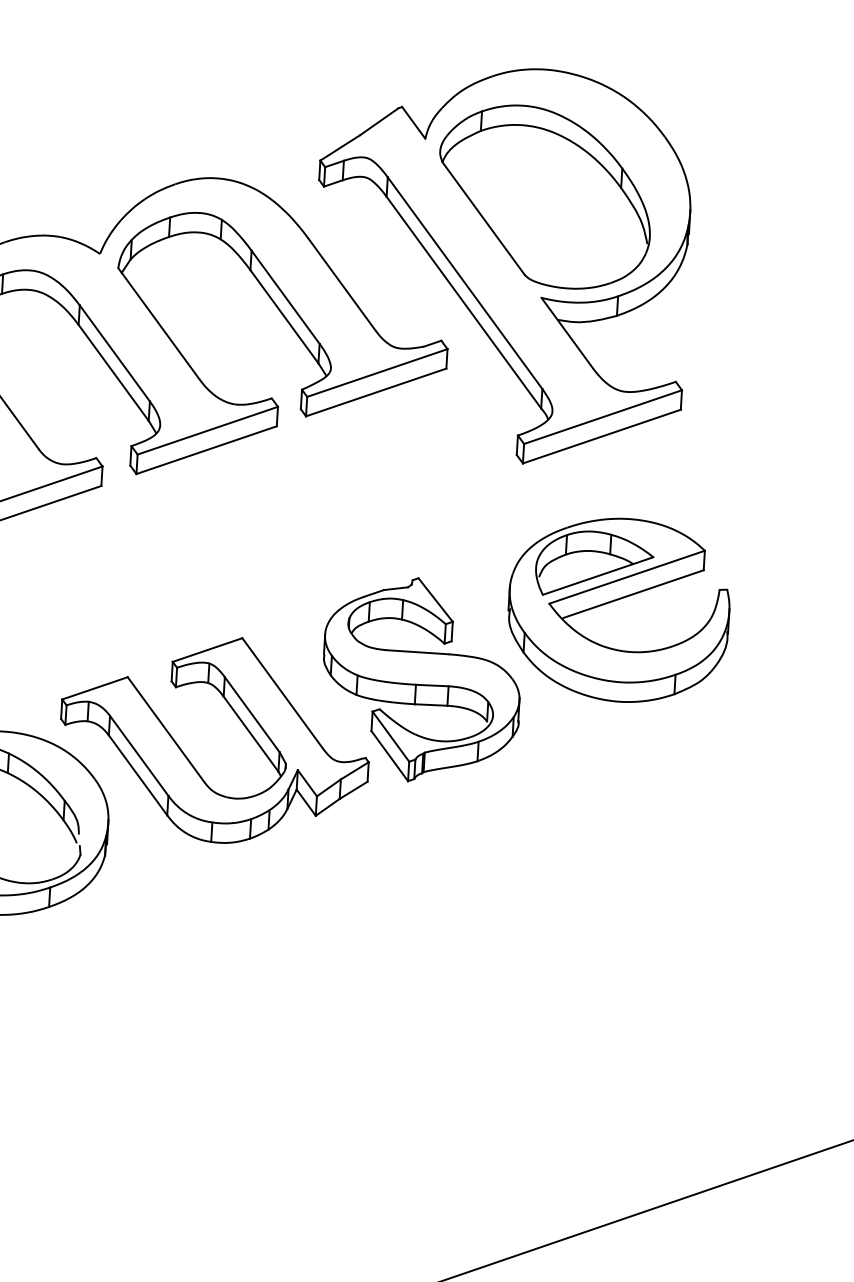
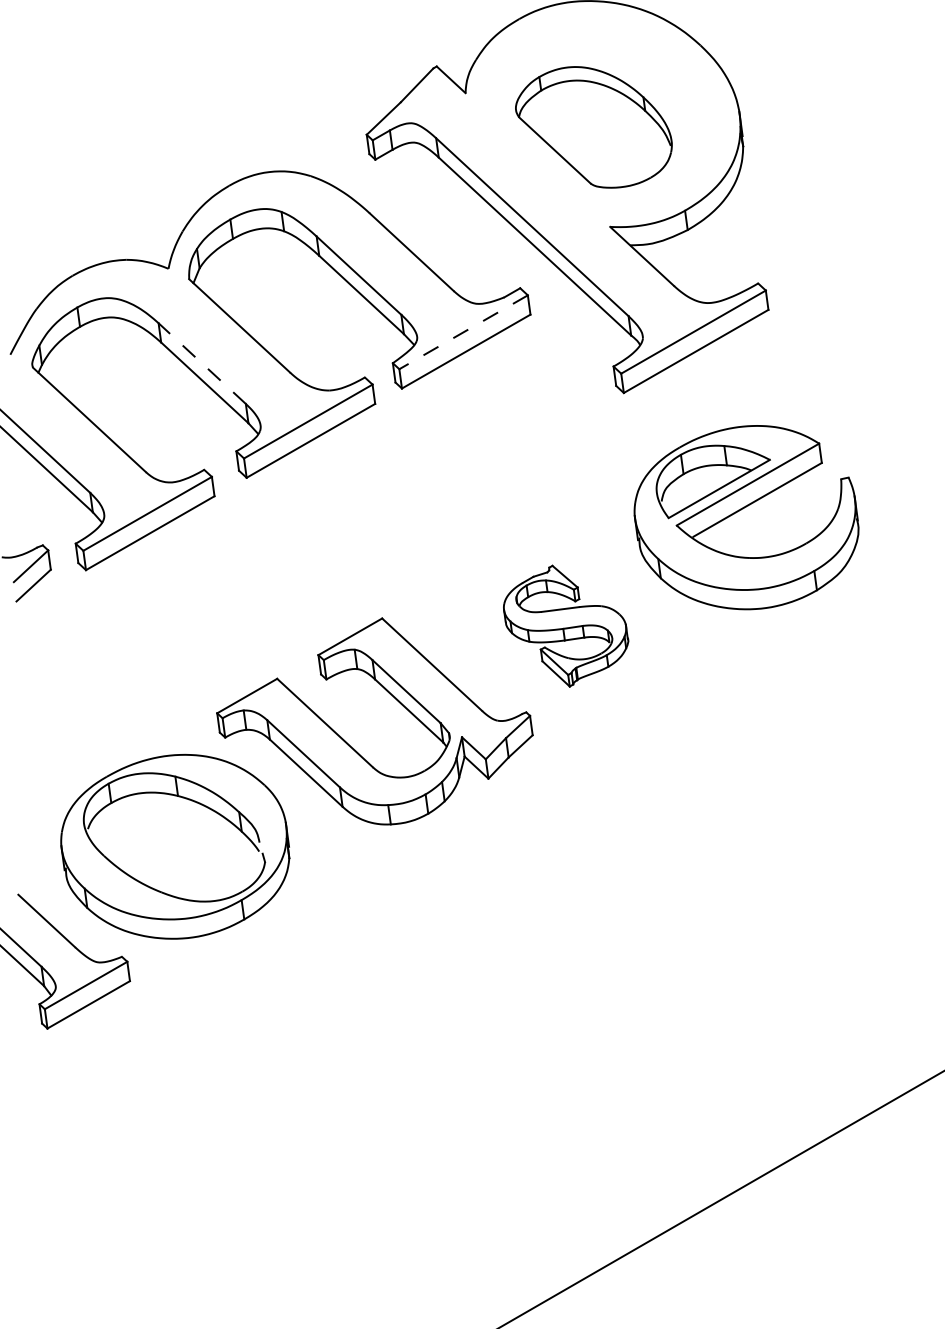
part: (544, 197) -> (593, 127), size x0.7
line: (114, 353) -> (201, 363), solid -> dashed
line: (377, 373) -> (463, 332), solid -> dashed
part: (420, 680) -> (565, 625), size x0.6

